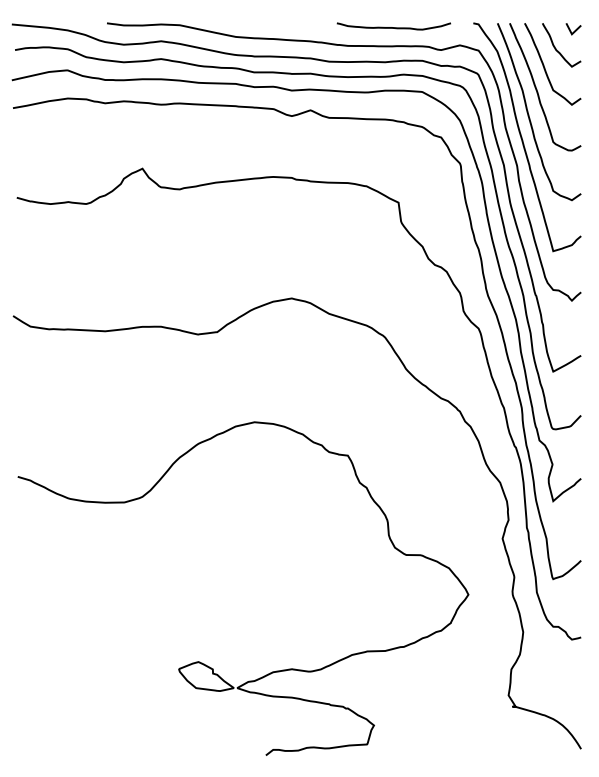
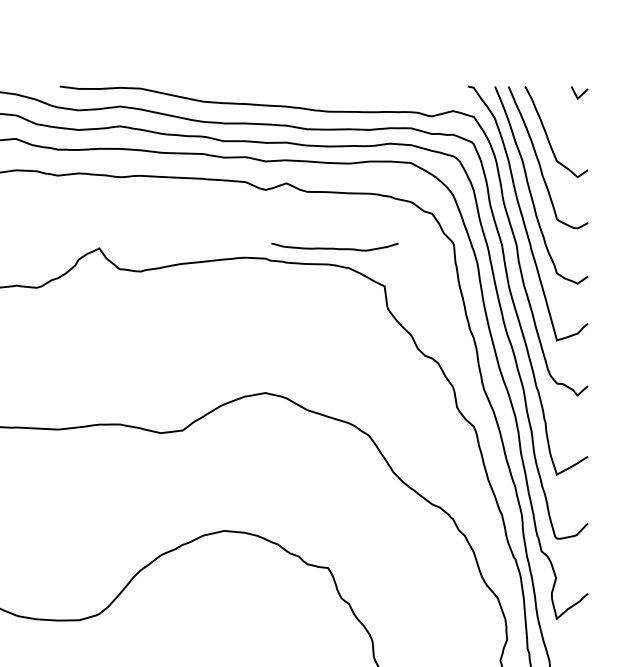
curve: (393, 27) -> (334, 248), moved
curve: (556, 48) -> (560, 114), removed

